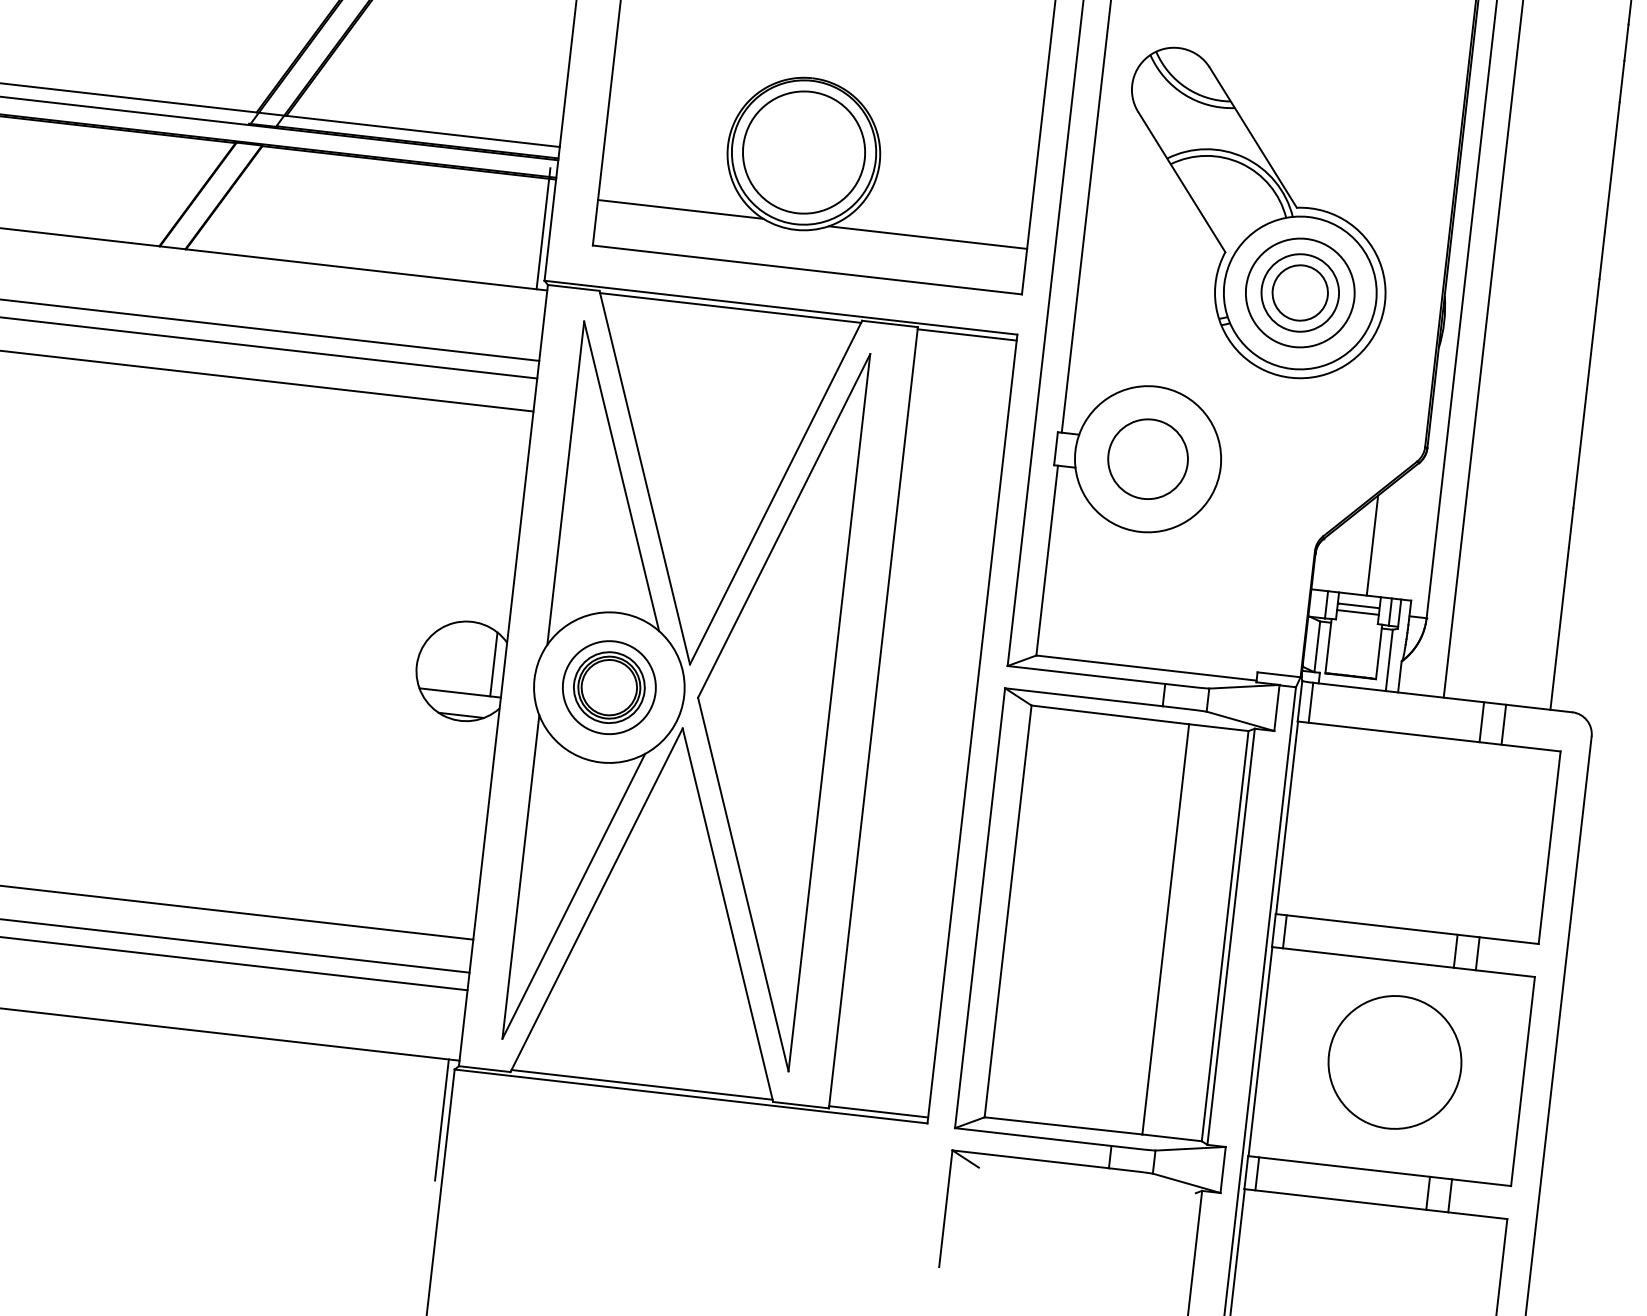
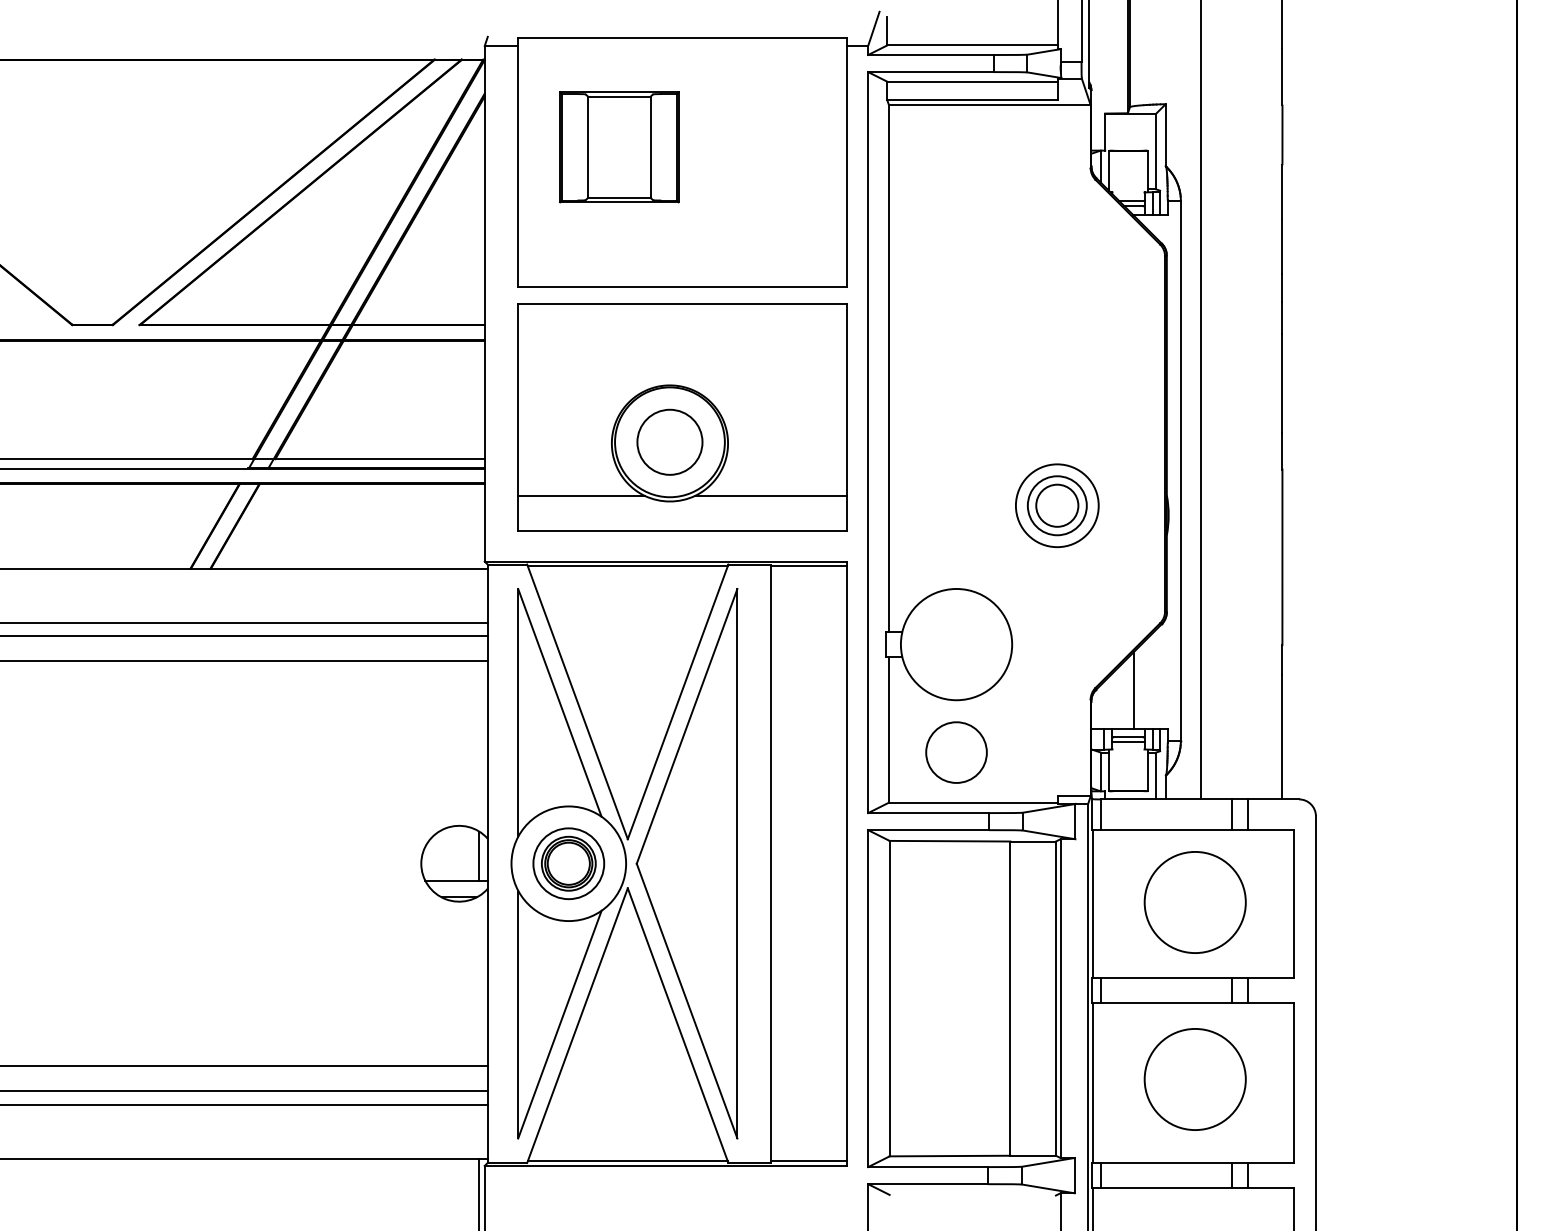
circle: (803, 151) -> (669, 441), size x0.7
part: (1256, 214) -> (1017, 450), removed
line: (543, 228) -> (479, 522), removed
circle: (1148, 459) -> (956, 752), moved
circle: (1420, 831) -> (1194, 902), added

